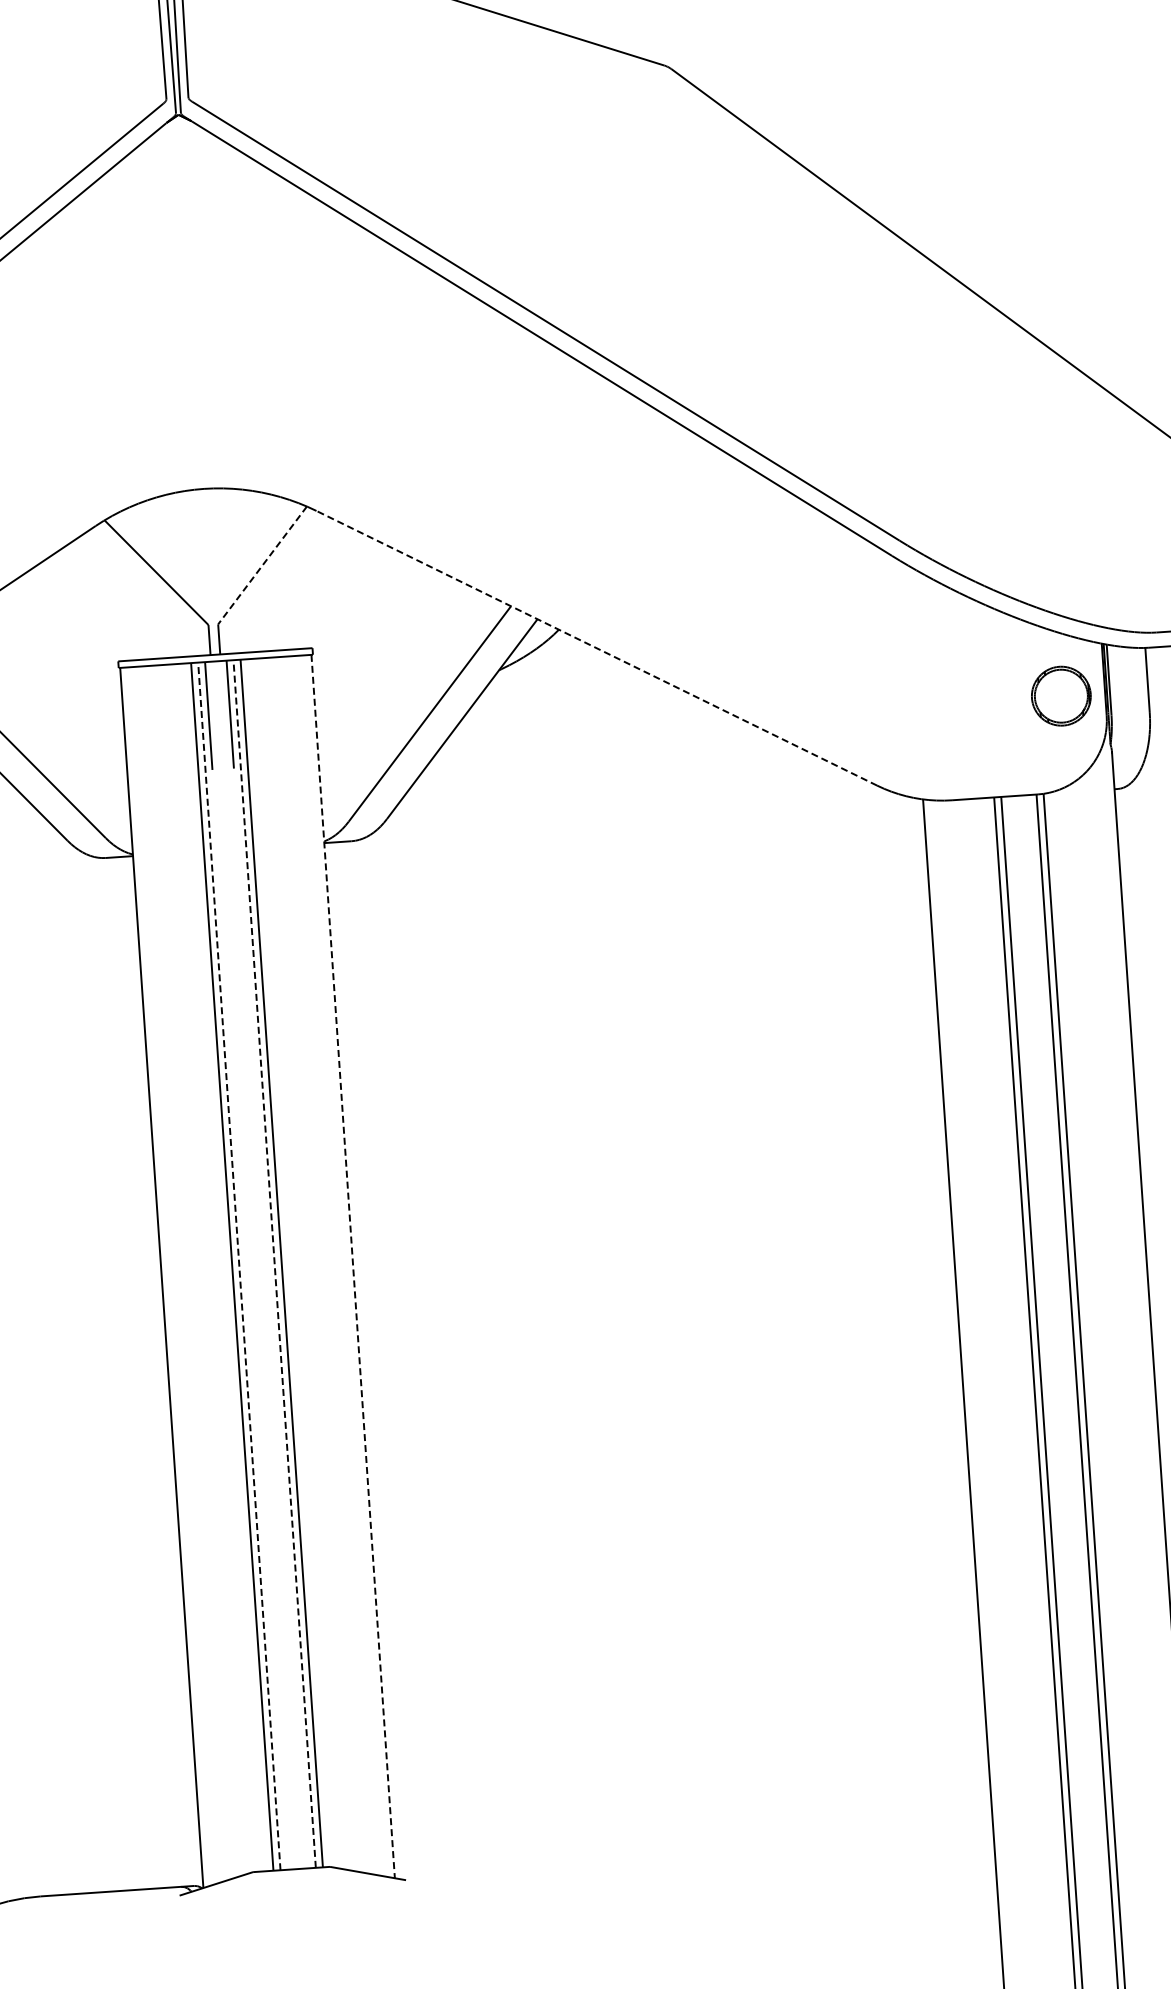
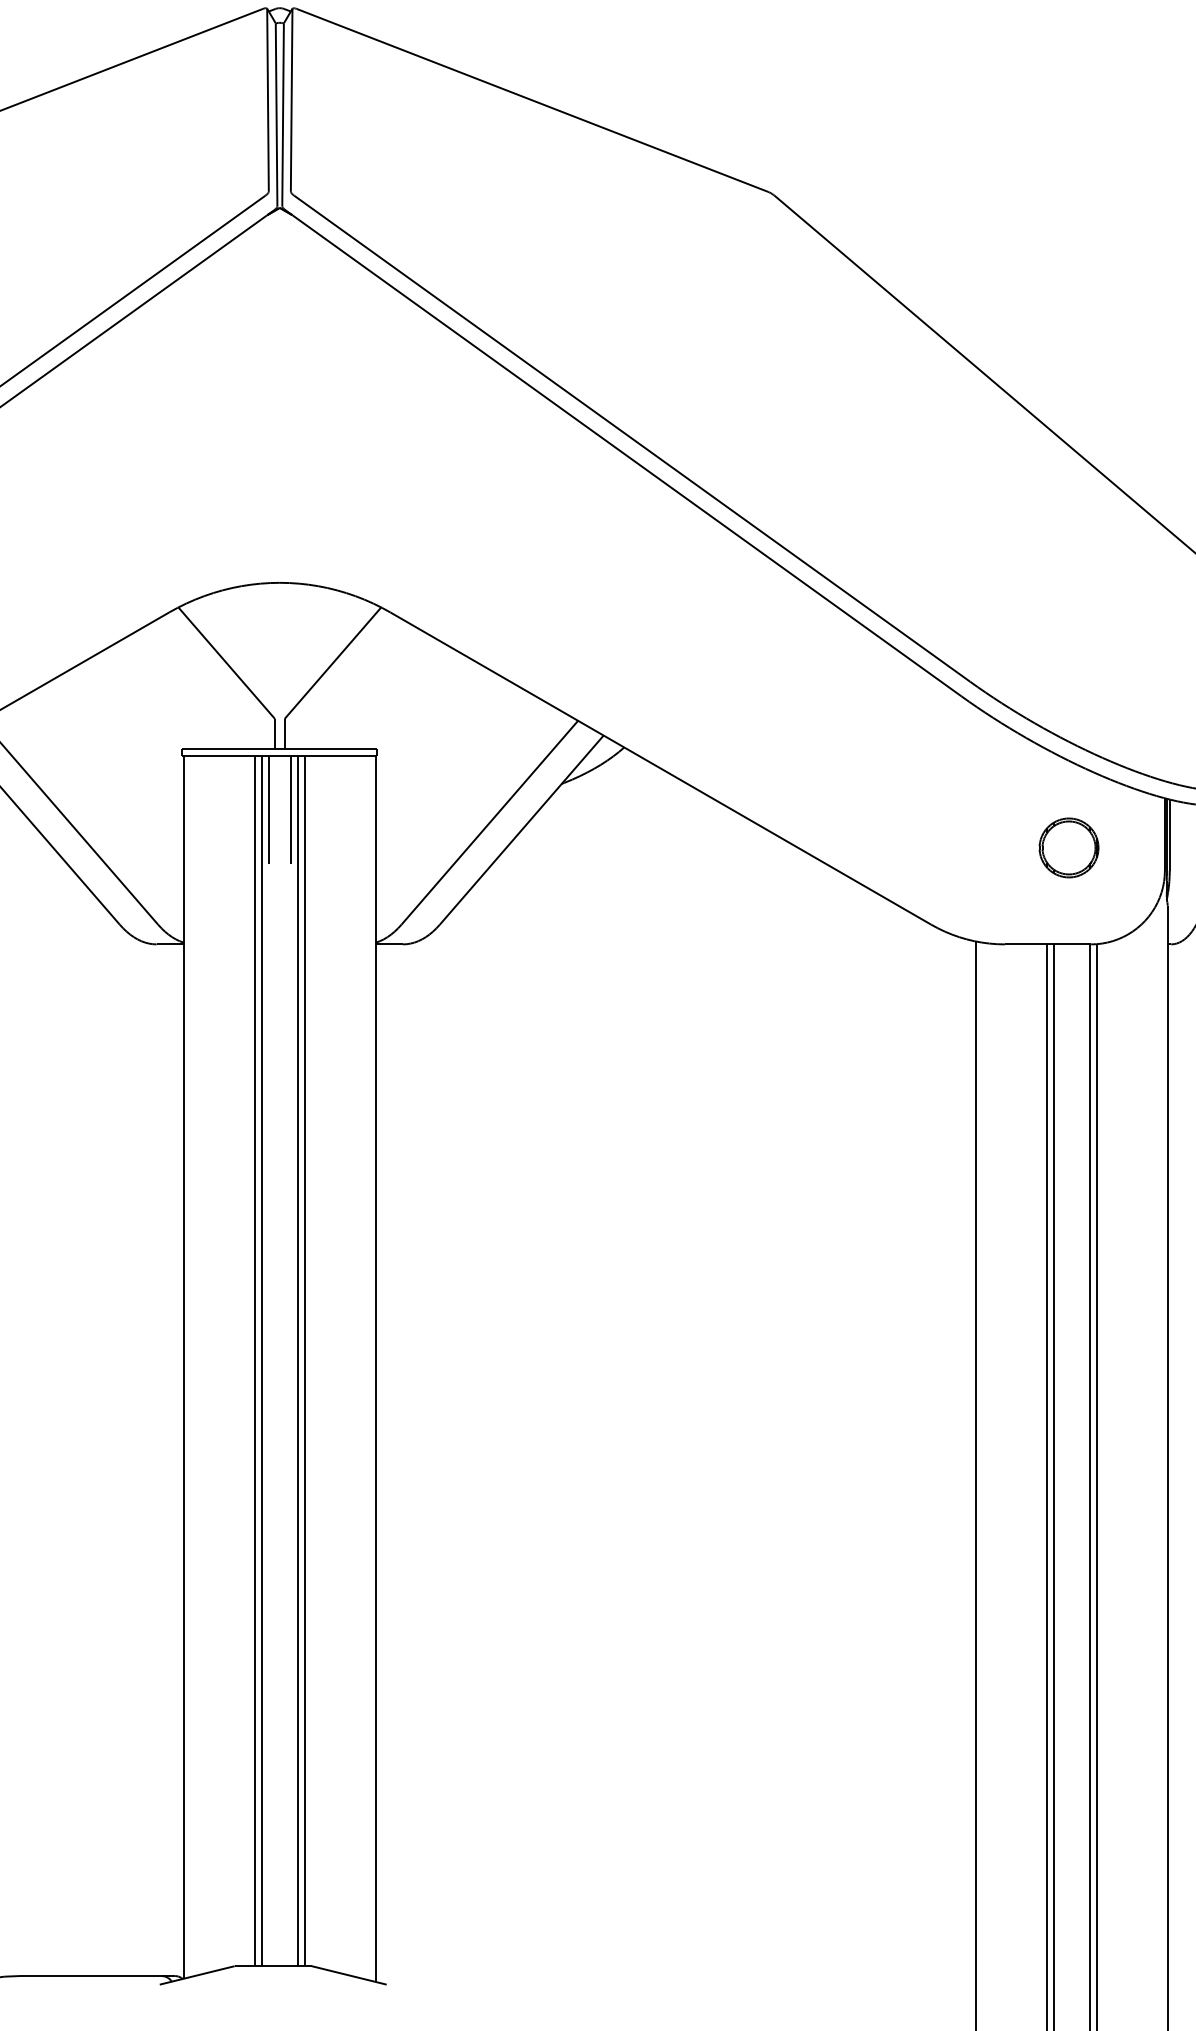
line: (262, 565) -> (332, 663), dashed -> solid
line: (596, 648) -> (660, 768), dashed -> solid
part: (1060, 695) -> (1068, 847), moved
line: (274, 1263) -> (297, 1360), dashed -> solid
line: (239, 1265) -> (262, 1360), dashed -> solid
line: (353, 1267) -> (375, 1369), dashed -> solid

